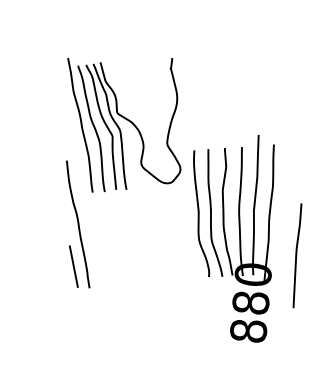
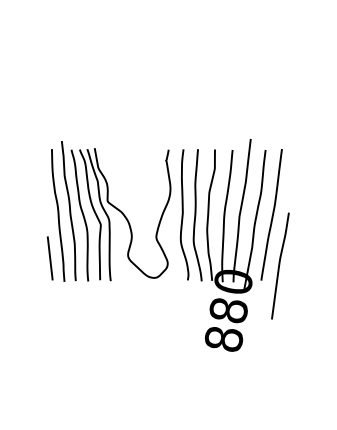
part: (126, 121) -> (116, 211), moved
curve: (285, 206) -> (272, 214), added

